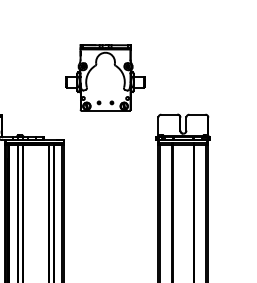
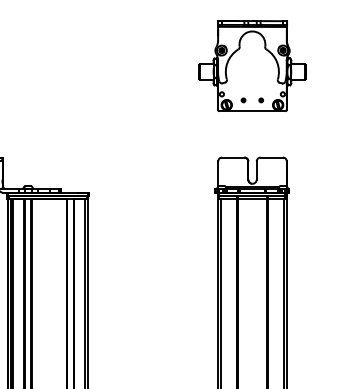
part: (105, 77) -> (252, 65), moved

